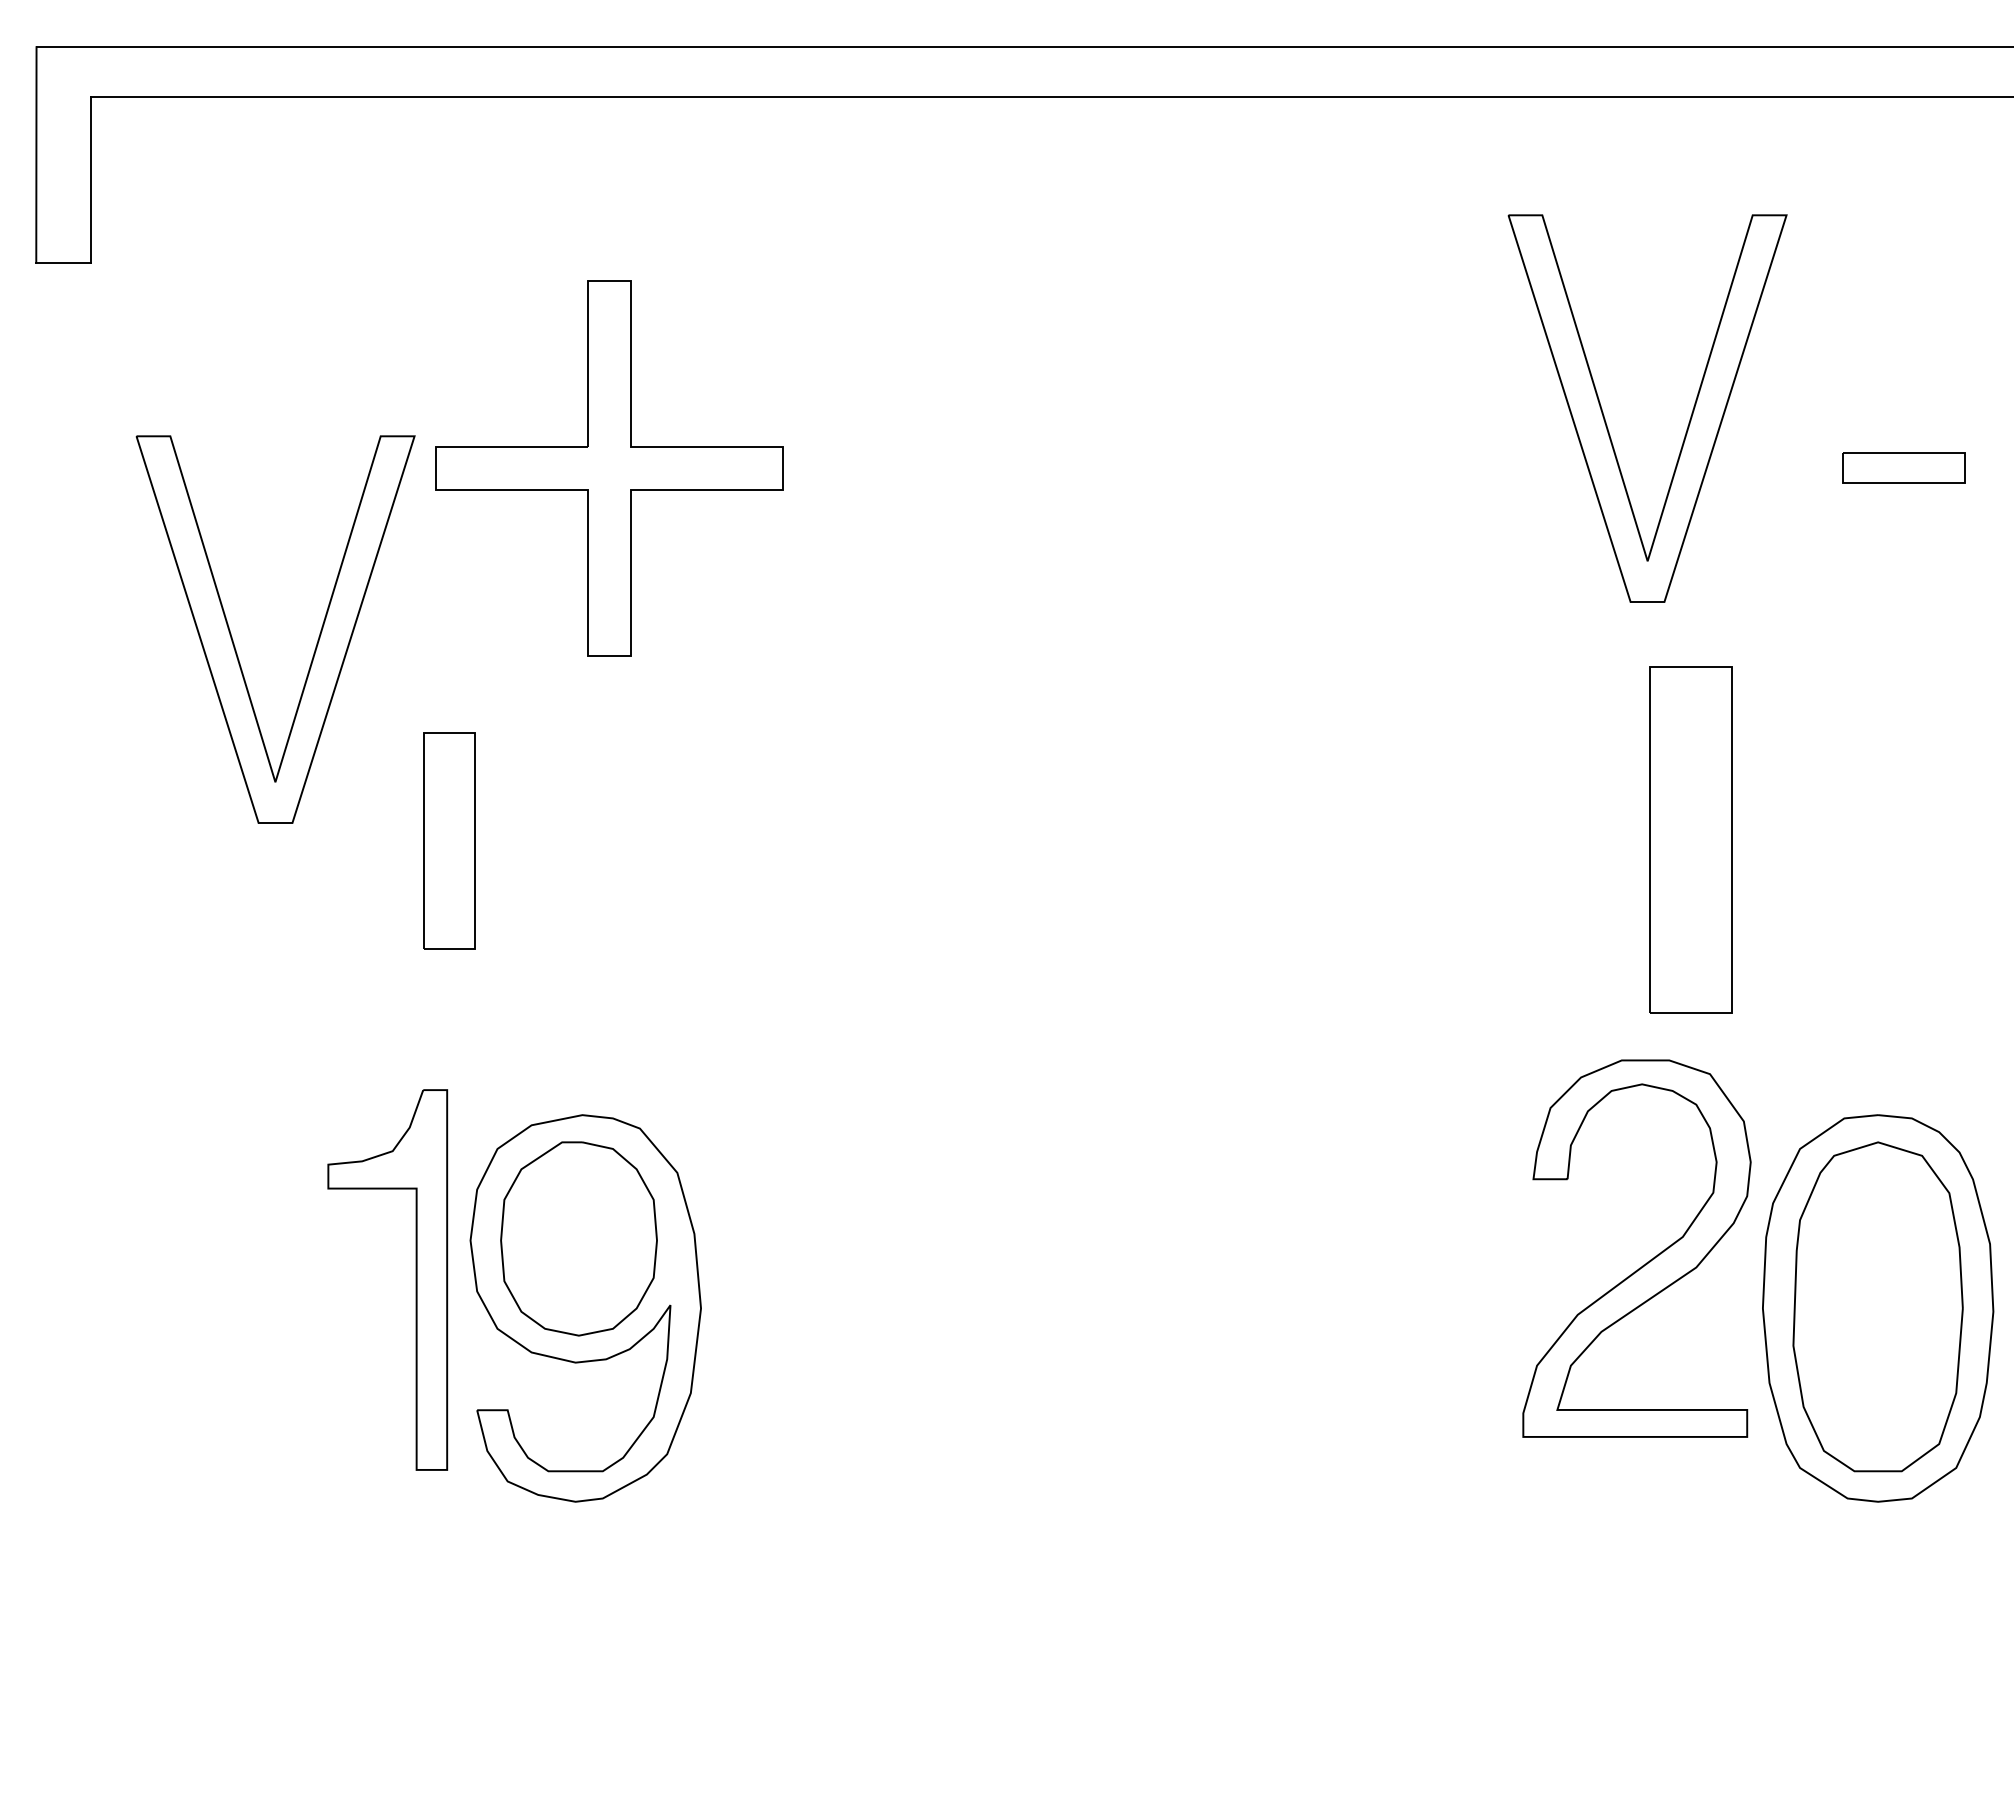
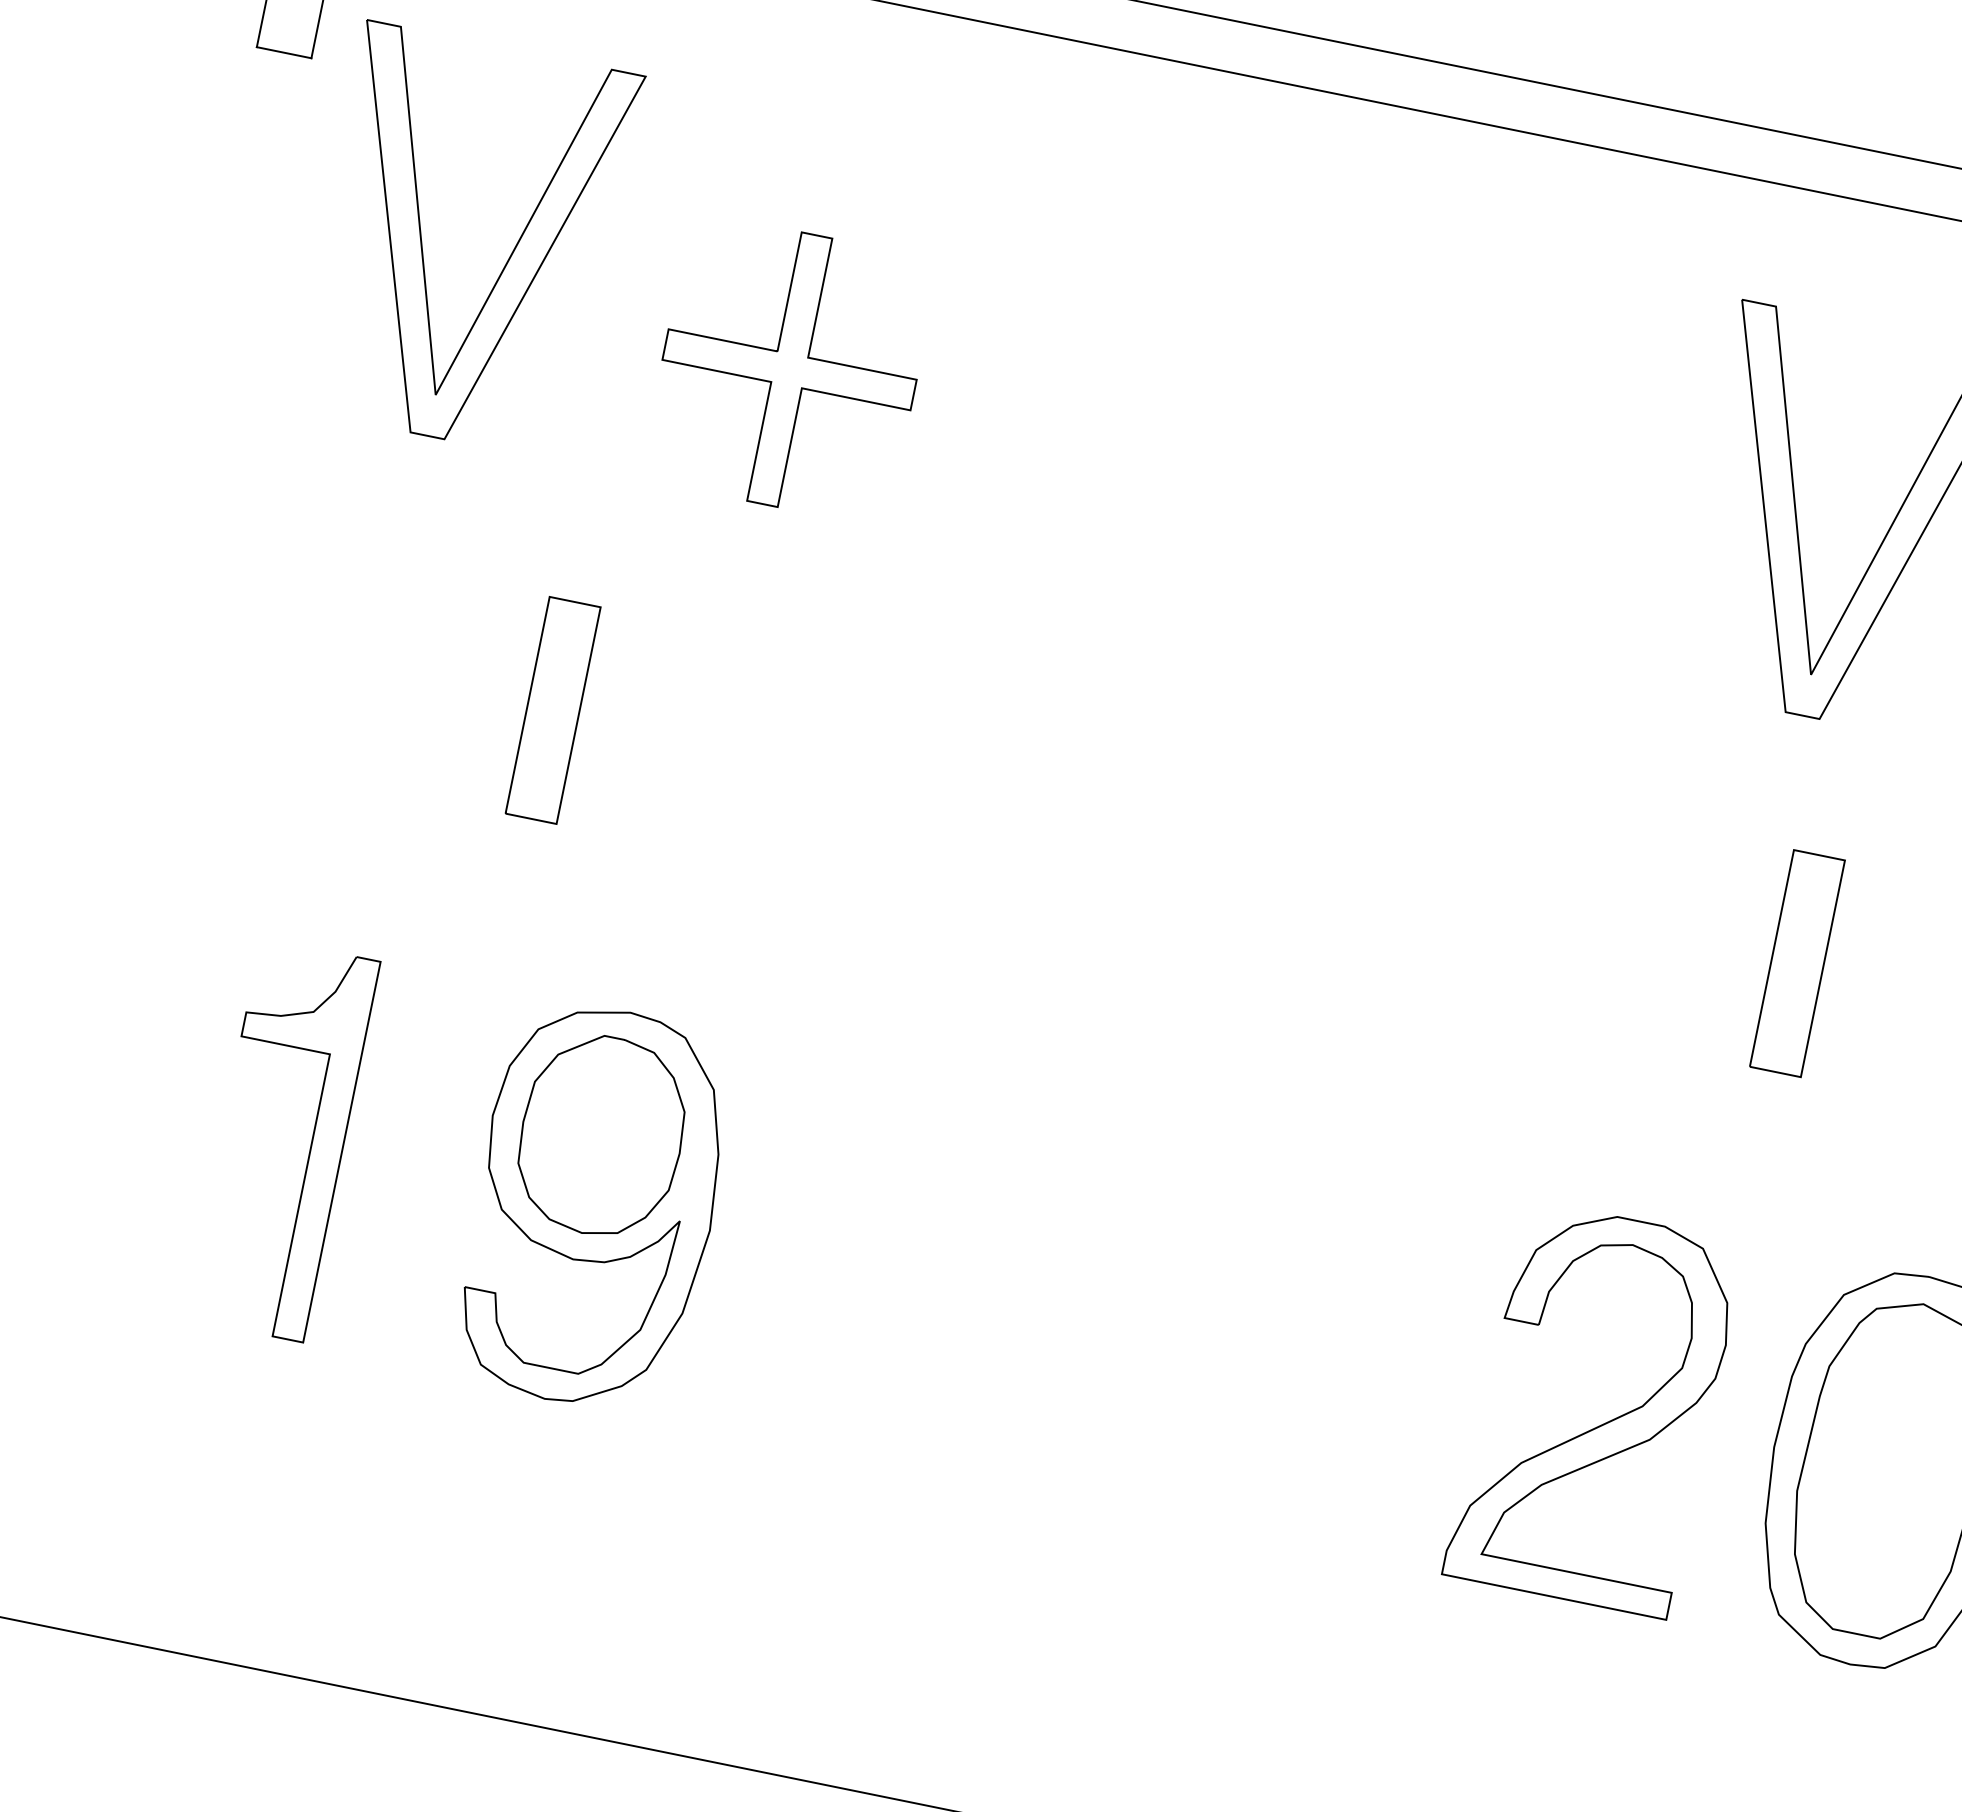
part: (609, 467) -> (789, 369), size x0.71
part: (234, 643) -> (422, 247), moved
part: (1690, 840) -> (1797, 963), size x0.62
part: (1646, 1262) -> (1600, 1424), moved
part: (415, 1279) -> (310, 1145), moved

